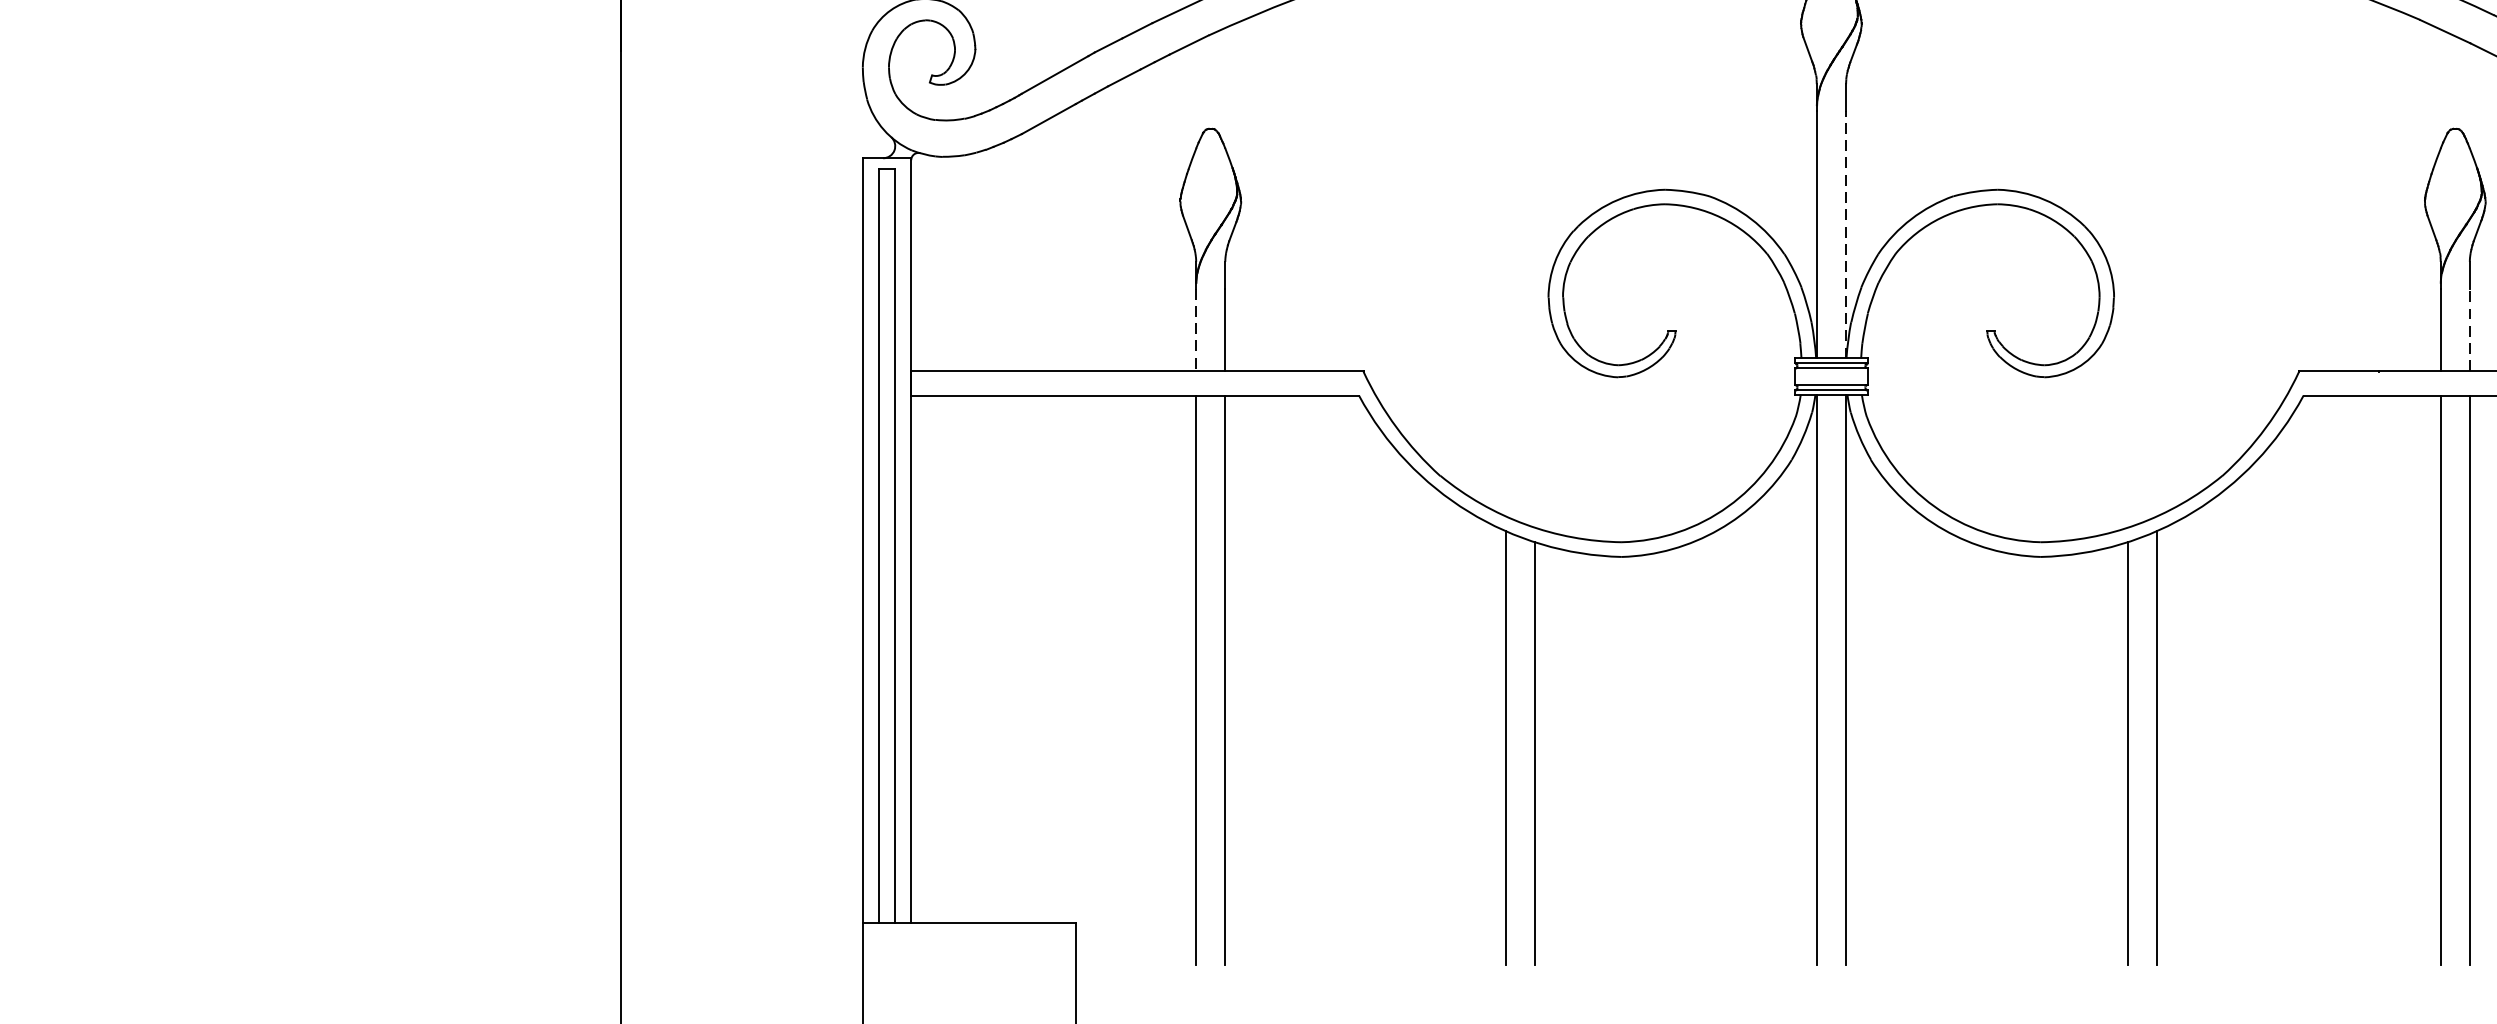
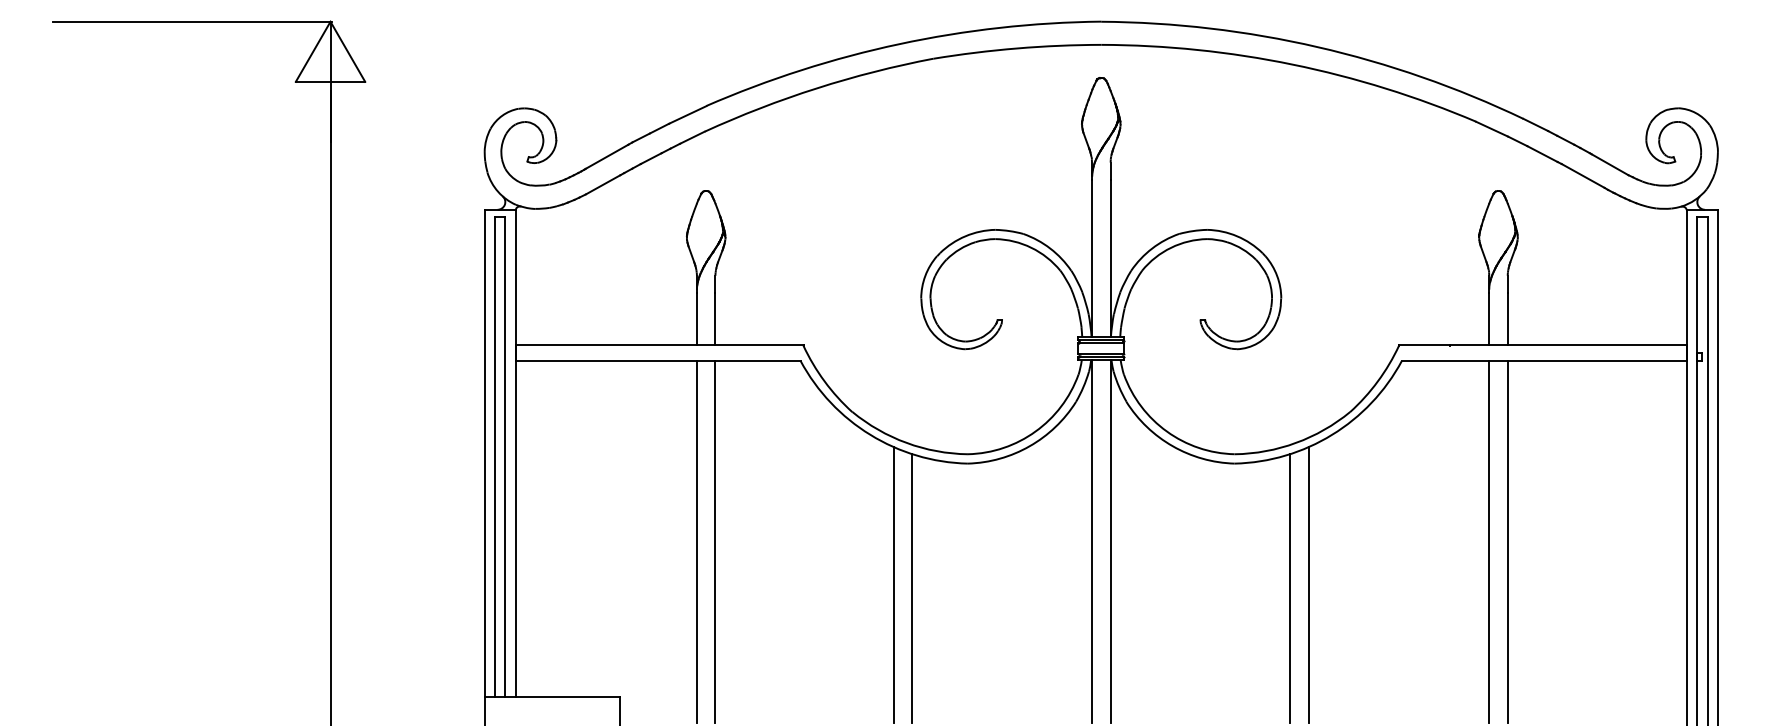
line: (1845, 234) -> (1110, 258), dashed -> solid
line: (2469, 329) -> (1507, 318), dashed -> solid
line: (1195, 330) -> (696, 319), dashed -> solid

